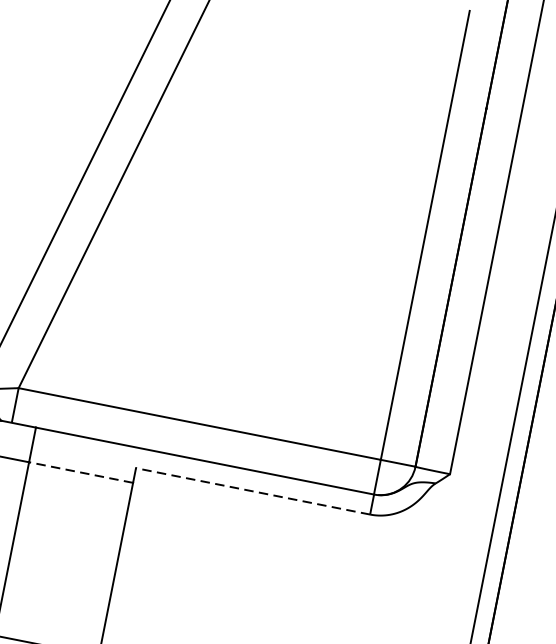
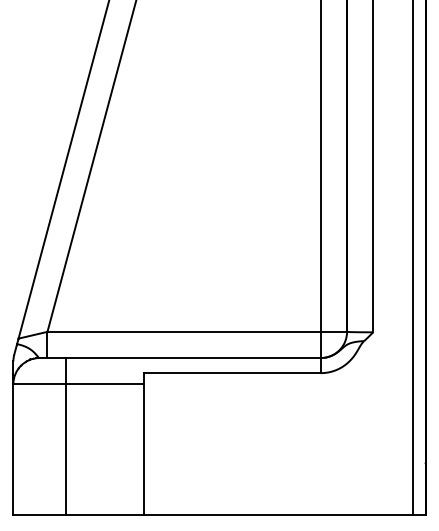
line: (80, 472) -> (104, 384), dashed -> solid
line: (252, 491) -> (232, 373), dashed -> solid

